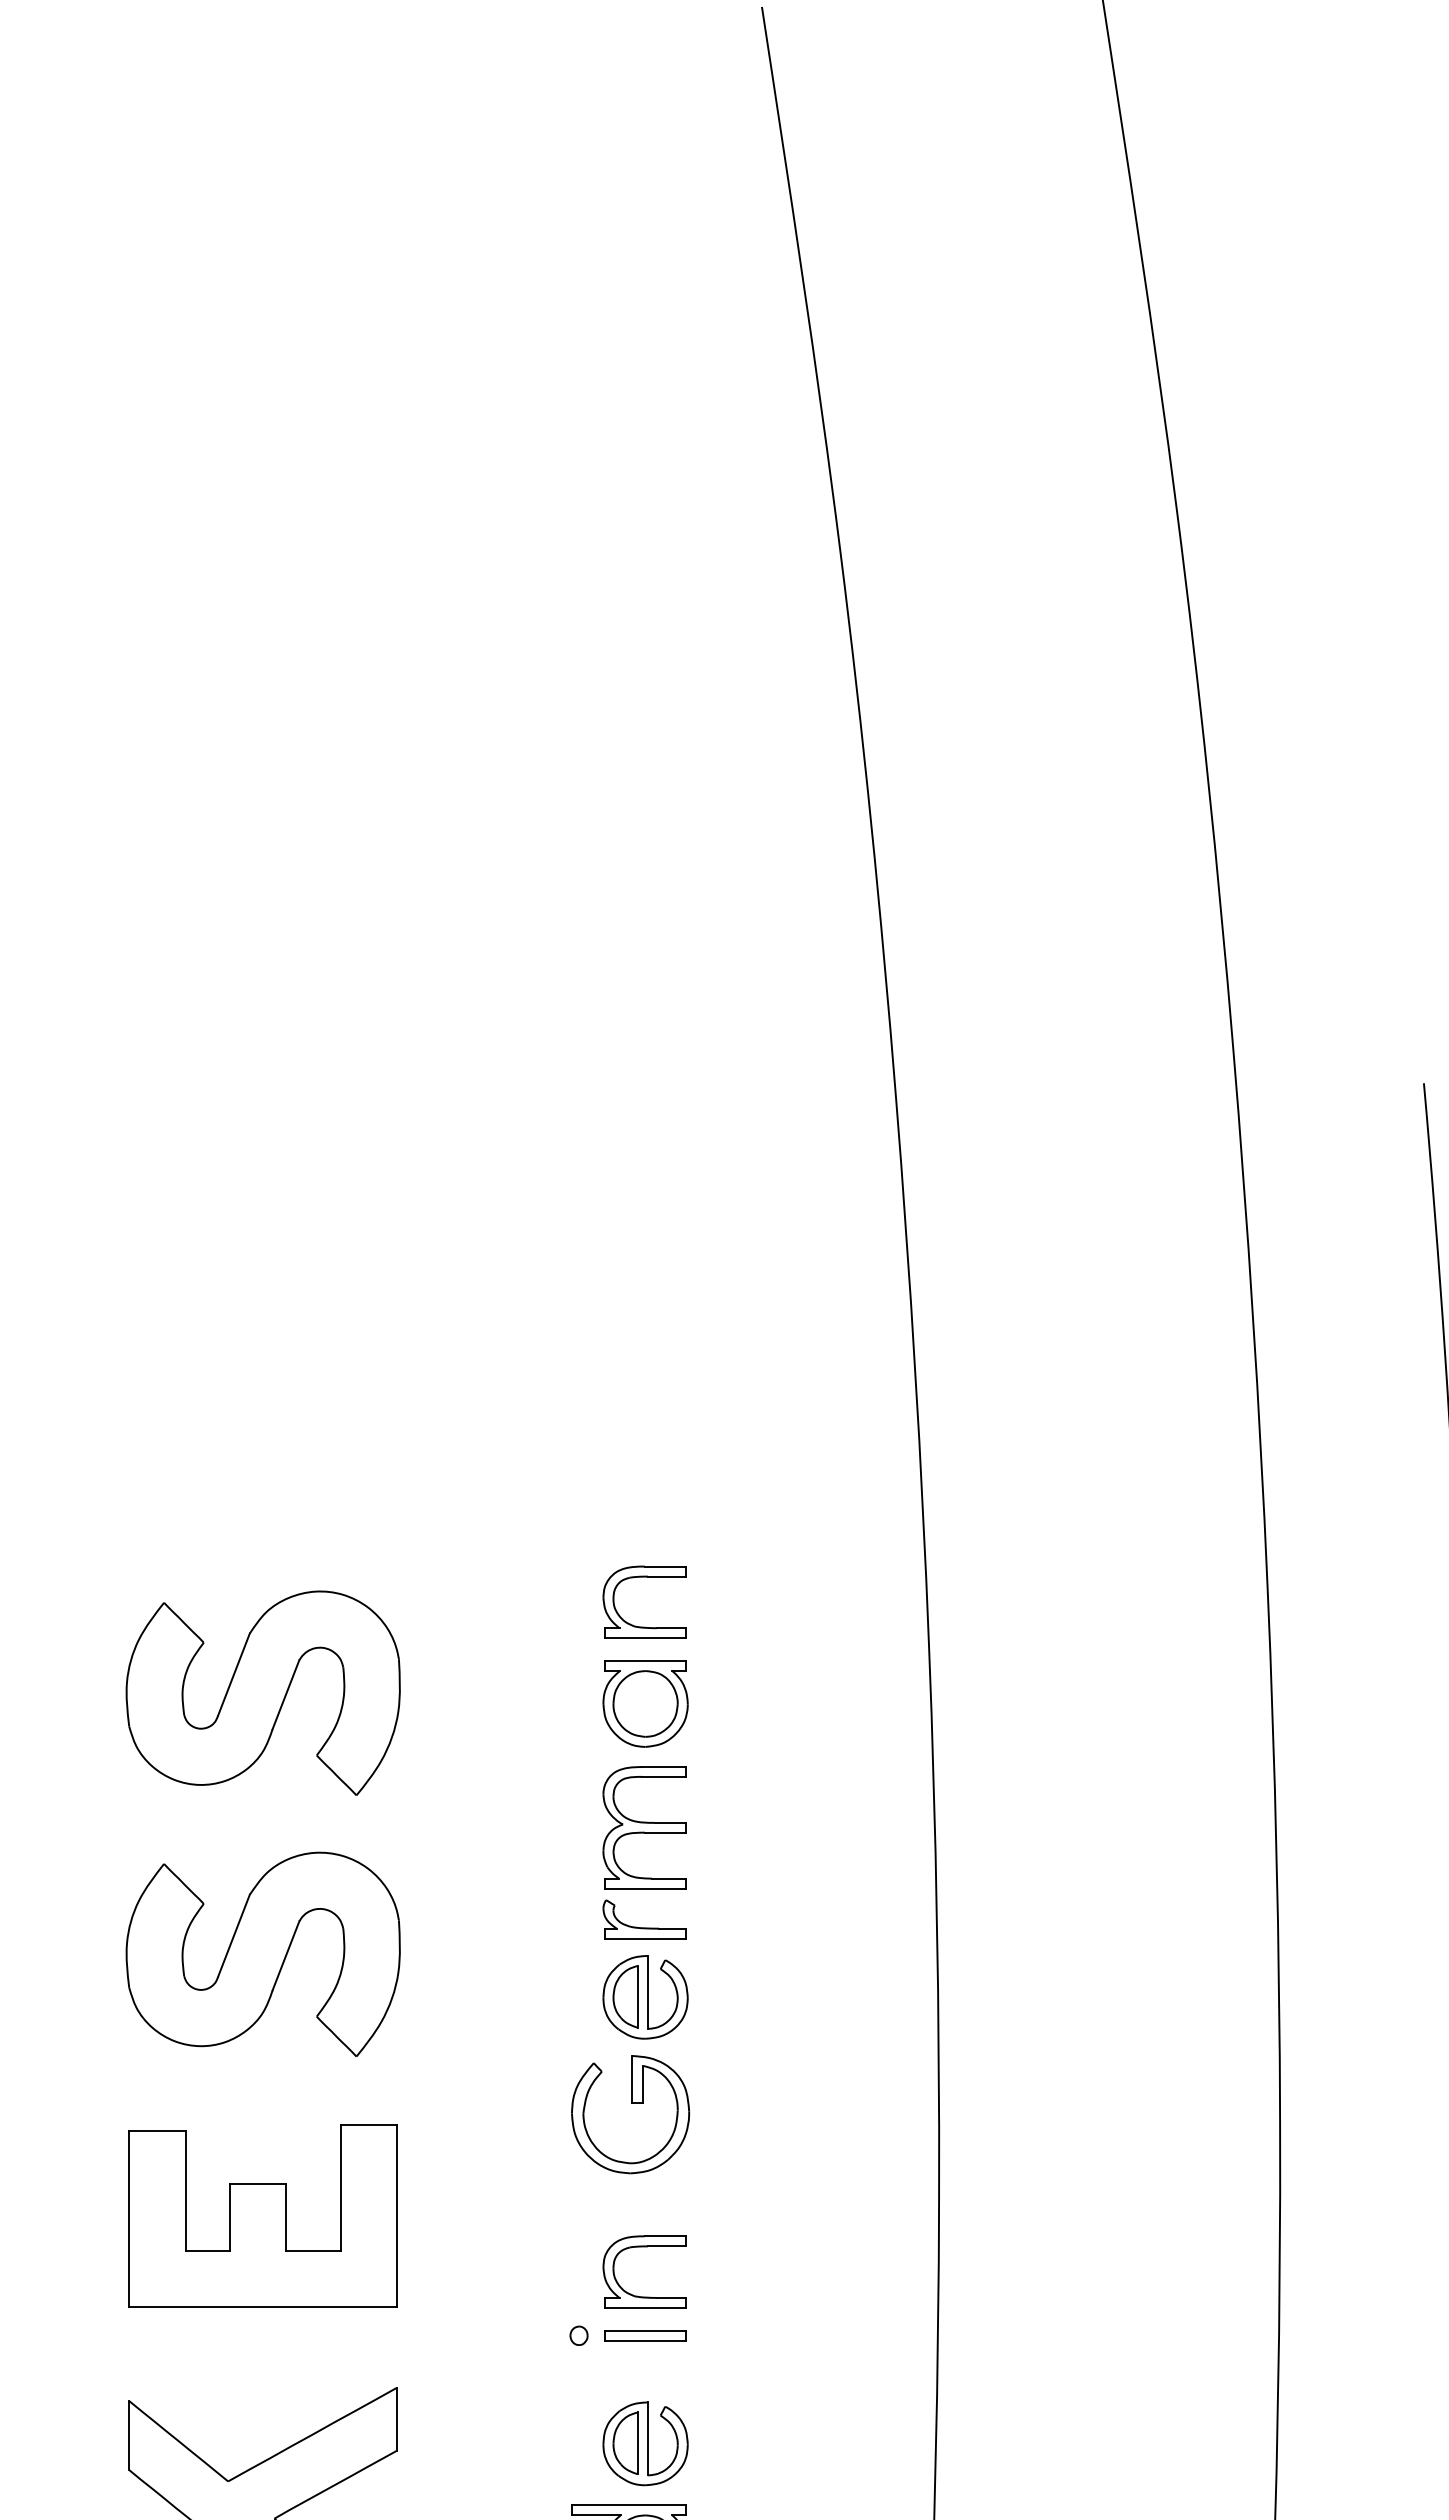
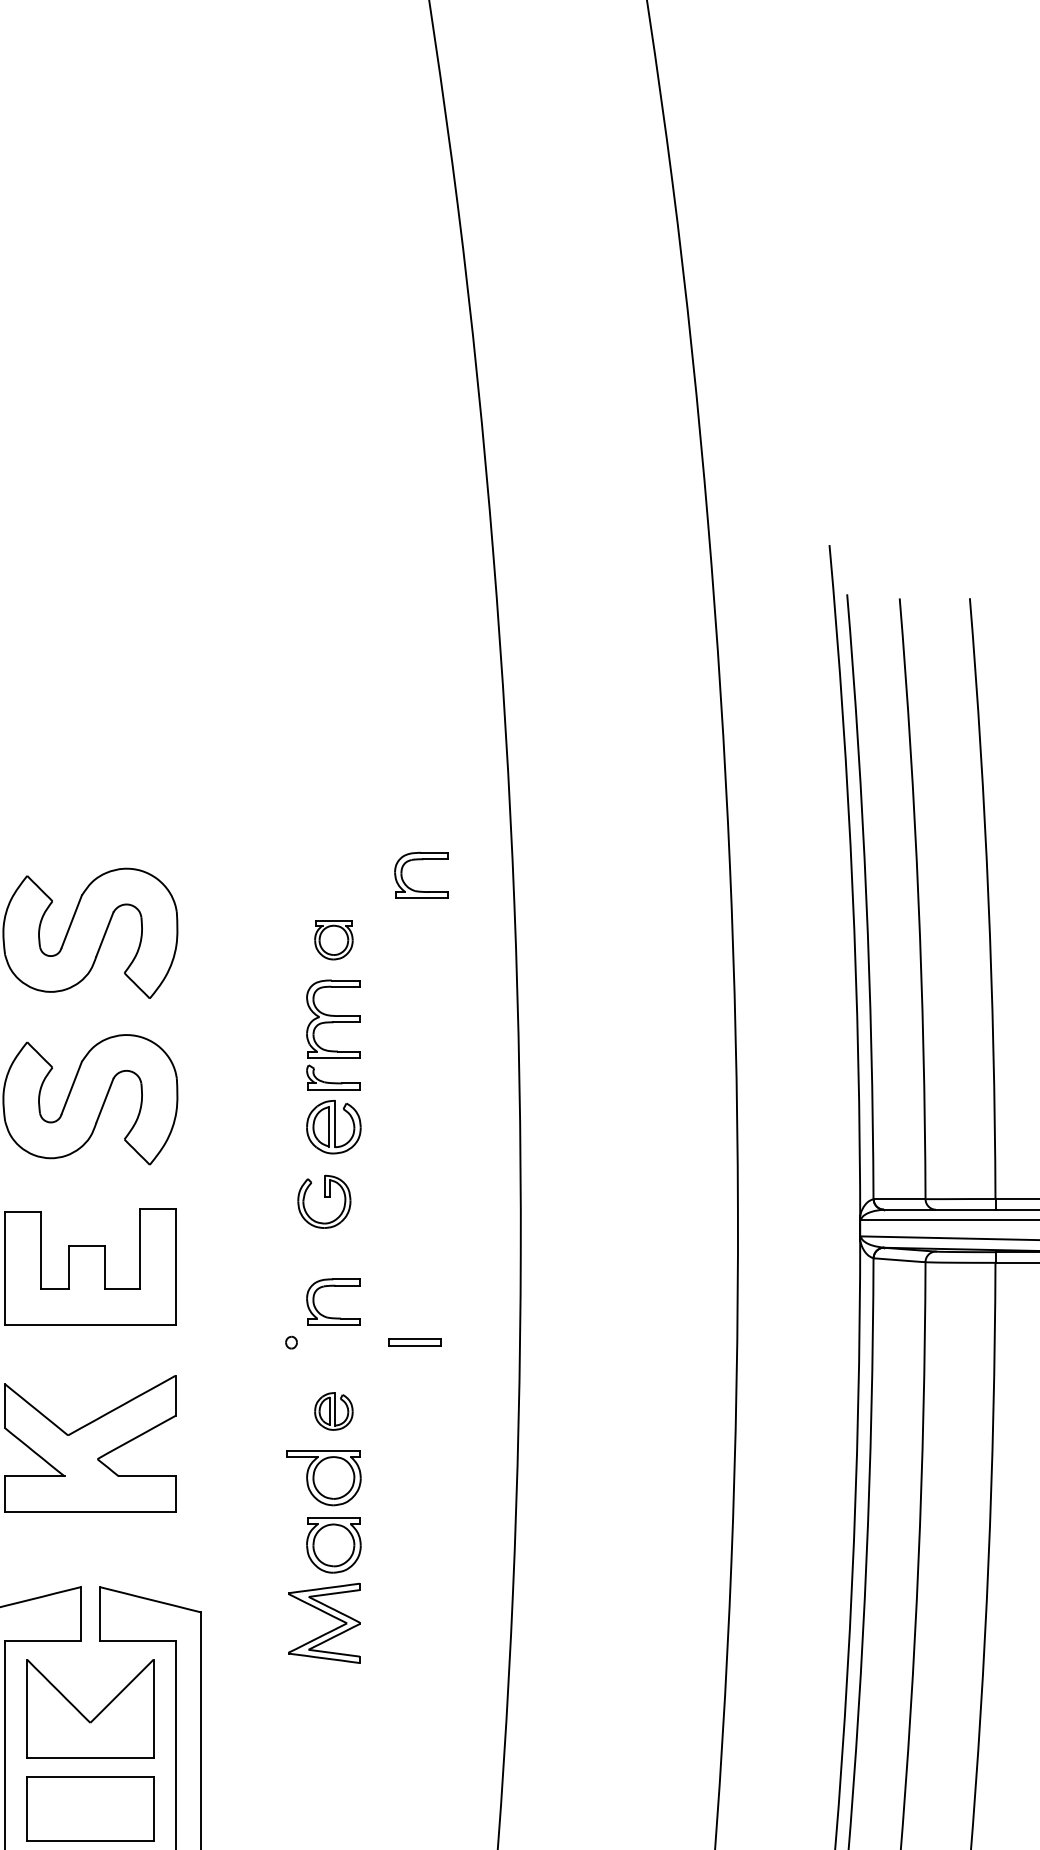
part: (644, 1578) -> (421, 860), moved
part: (644, 1704) -> (333, 940), size x0.7
part: (630, 2114) -> (324, 1201), size x0.7
part: (644, 2335) -> (414, 1342), moved
part: (644, 2443) -> (333, 1411), size x0.7

